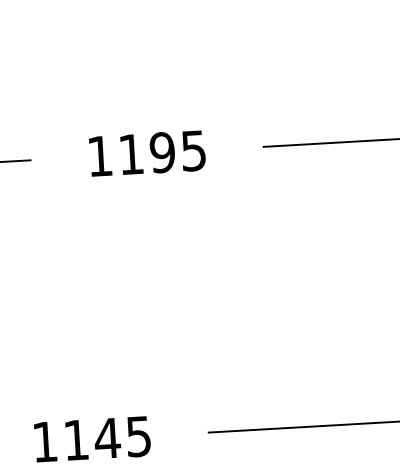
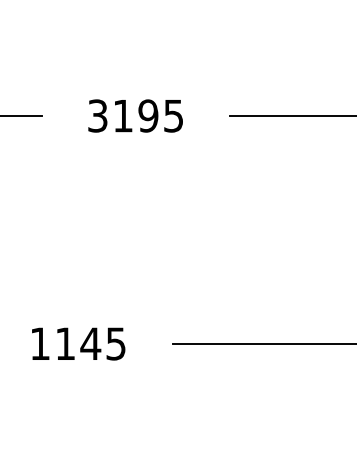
text: (99, 155) -> (97, 115), 1195 -> 3195

